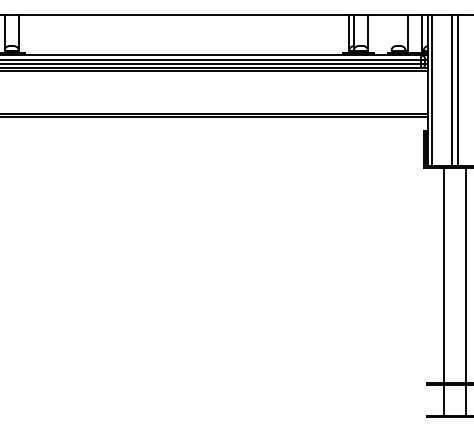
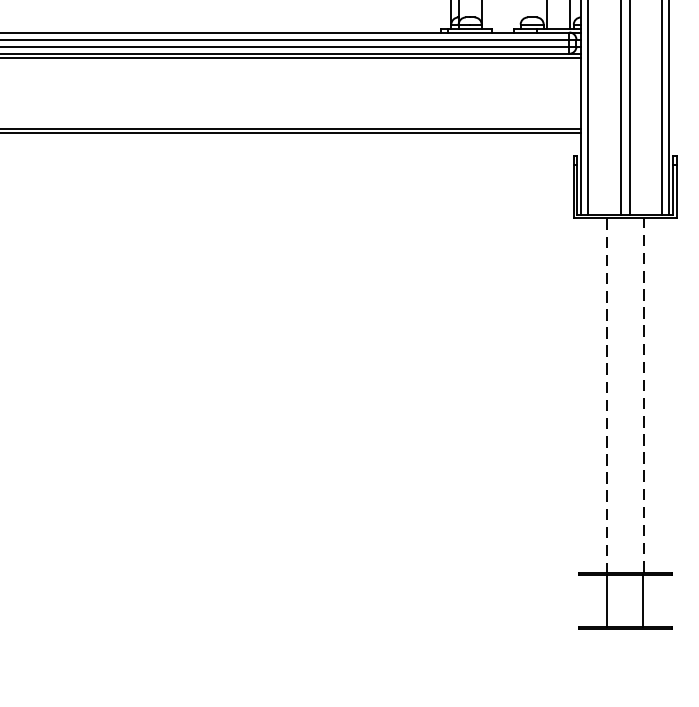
line: (466, 275) -> (644, 395), solid -> dashed
line: (443, 276) -> (606, 396), solid -> dashed

